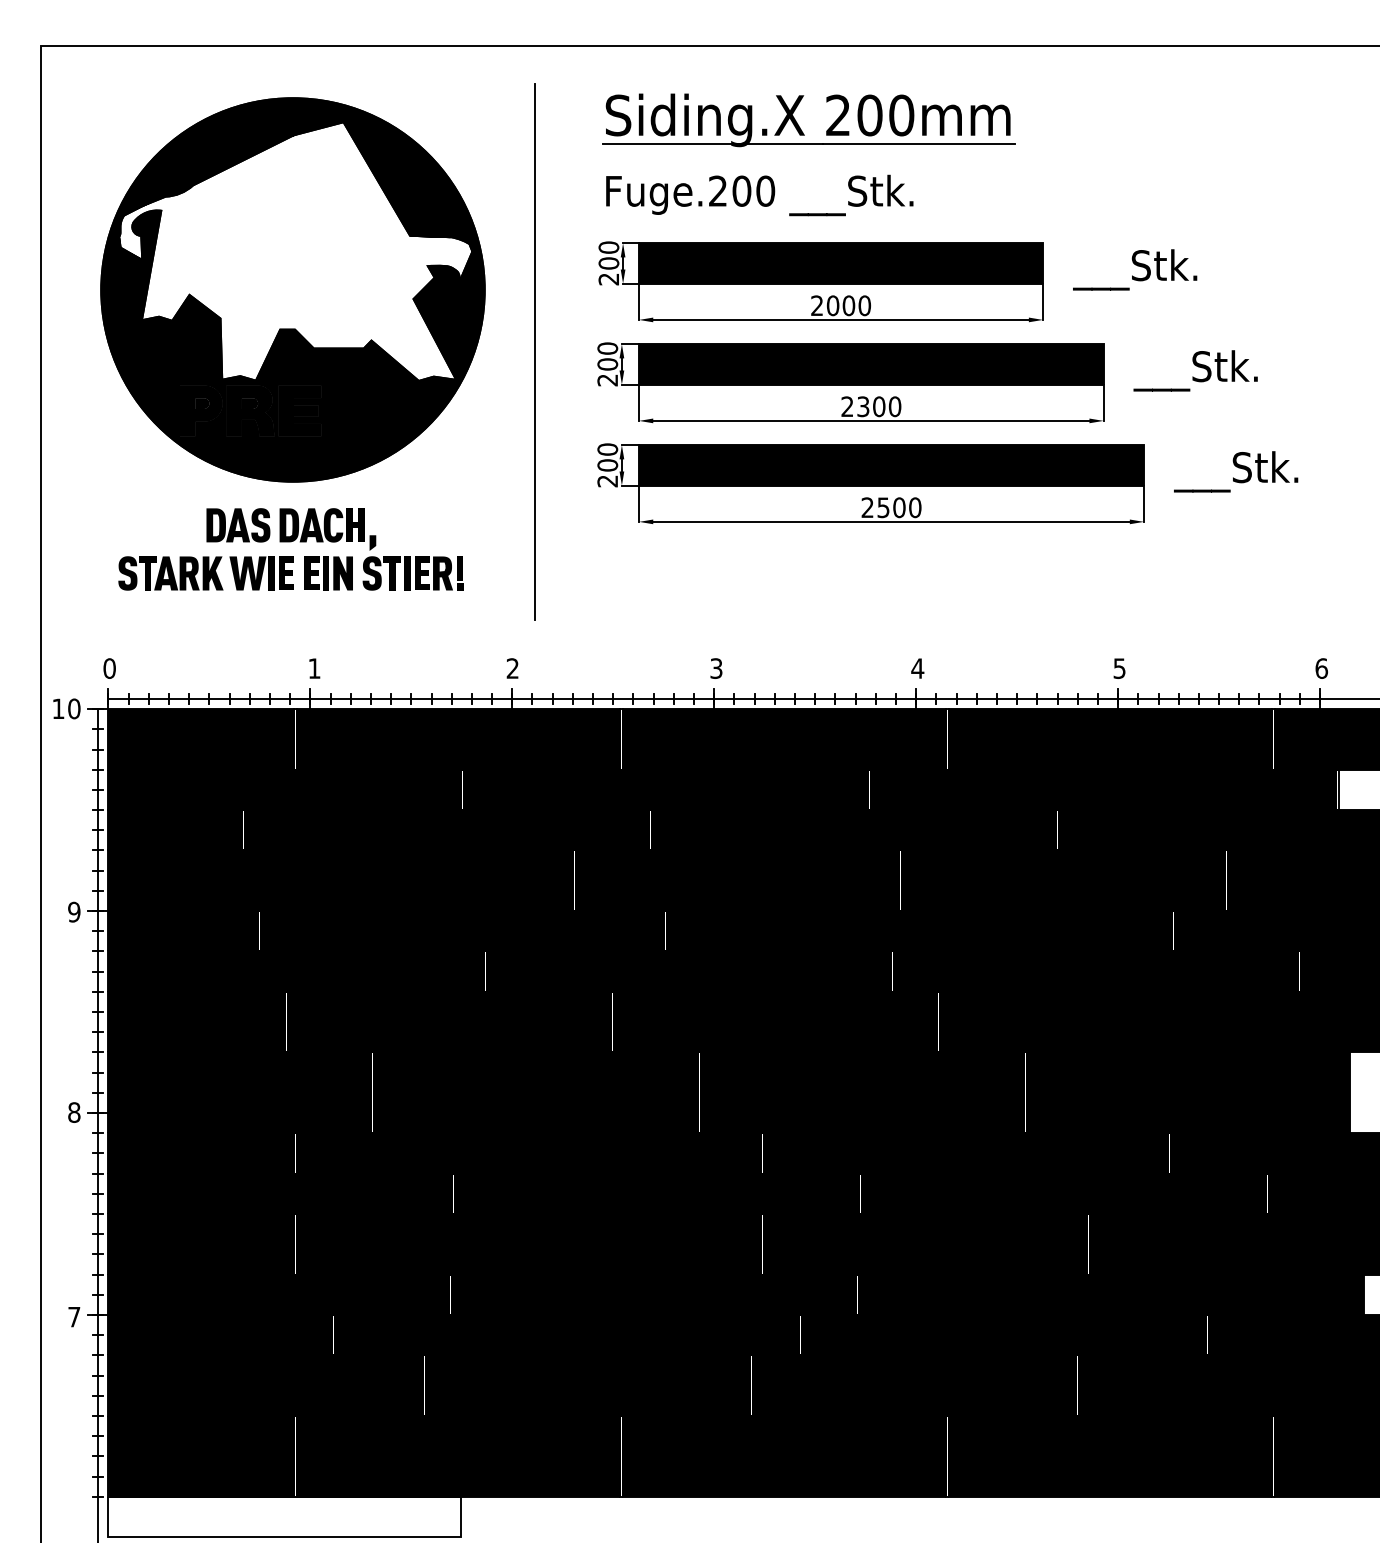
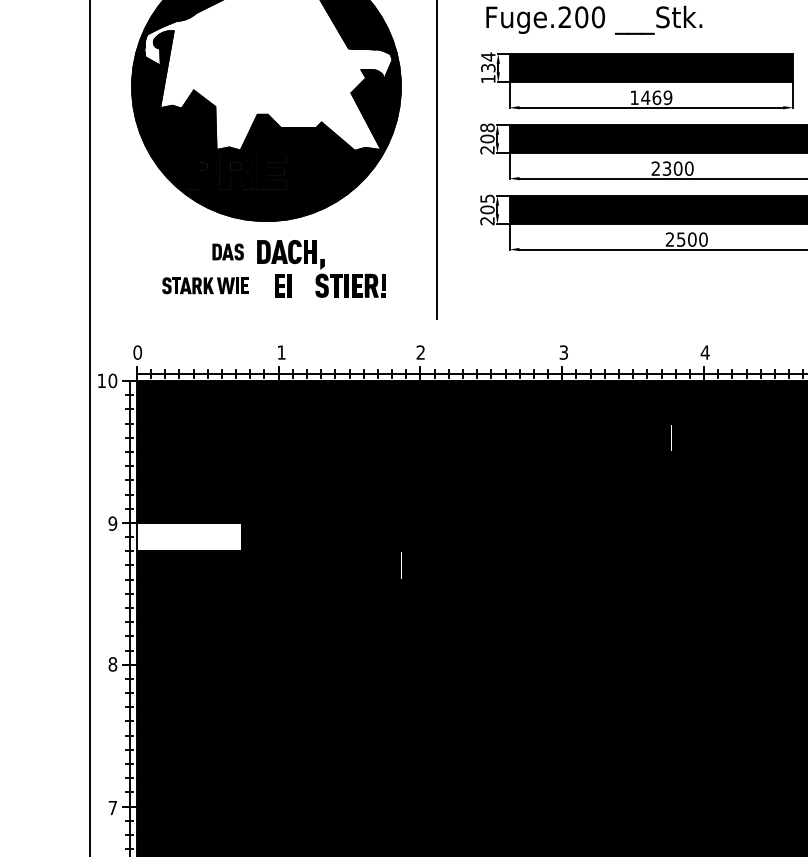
text: (608, 263) -> (488, 68), 200 -> 134
text: (841, 305) -> (651, 97), 2000 -> 1469
text: (607, 348) -> (487, 127), 200 -> 208
text: (607, 449) -> (487, 198), 200 -> 205
part: (238, 525) -> (228, 252), size x0.7
part: (205, 573) -> (205, 285), size x0.7
fill: (343, 573) -> (301, 285), removed
fill: (182, 931) -> (188, 537), removed

